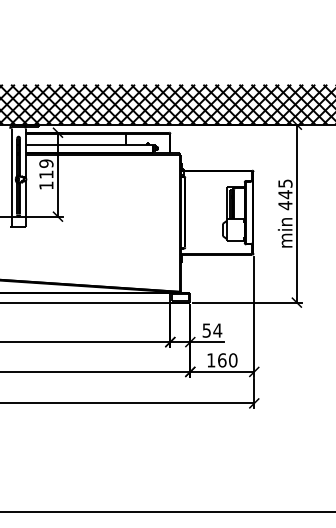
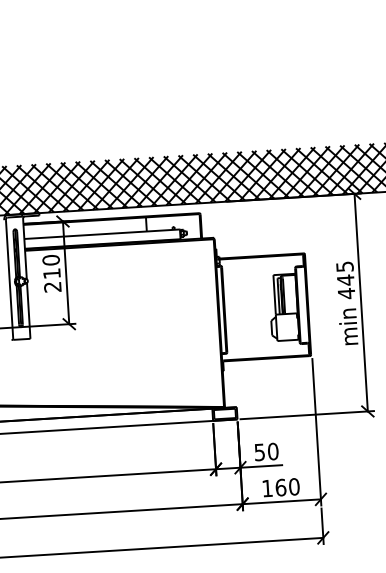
text: (46, 174) -> (52, 273), 119 -> 210
text: (217, 330) -> (272, 451), 54 -> 50

